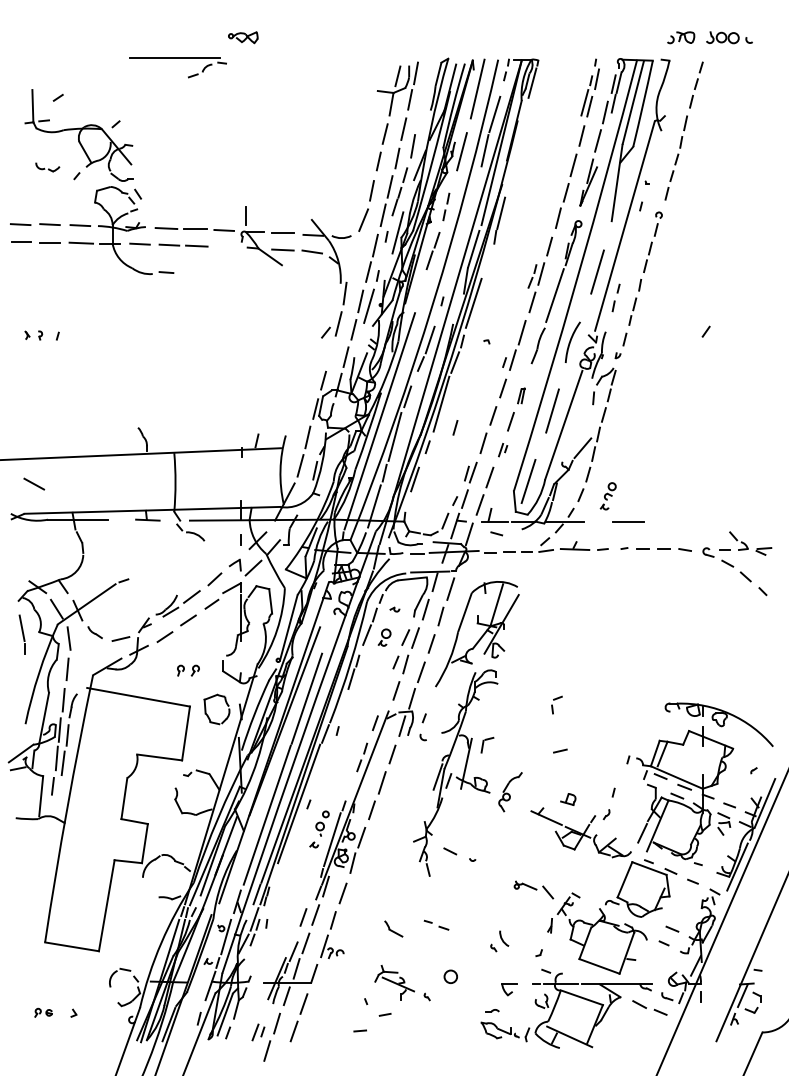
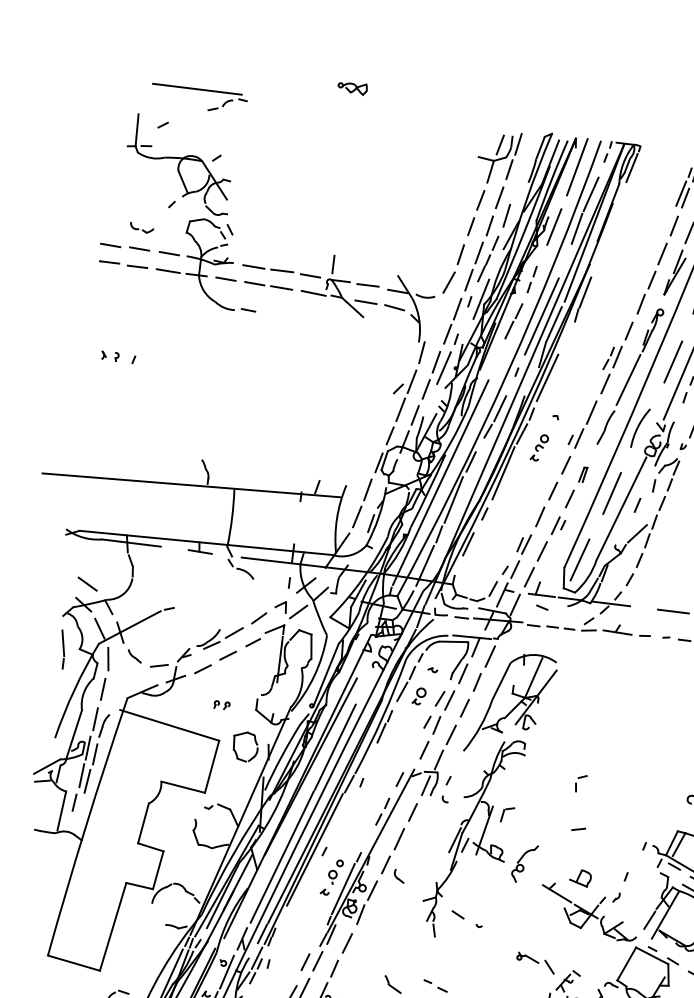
part: (177, 58) -> (199, 90), moved
part: (47, 167) -> (141, 228), moved
line: (460, 242) -> (541, 316), added
line: (229, 247) -> (313, 293), added
line: (330, 353) -> (400, 409), added
line: (455, 427) -> (637, 505), moved
part: (502, 449) -> (558, 525), size x1.43
line: (34, 483) -> (88, 583), moved
part: (607, 496) -> (538, 447), moved
part: (188, 670) -> (222, 705), size x0.71
part: (568, 799) -> (580, 878), size x1.43
part: (386, 819) -> (399, 875), added

